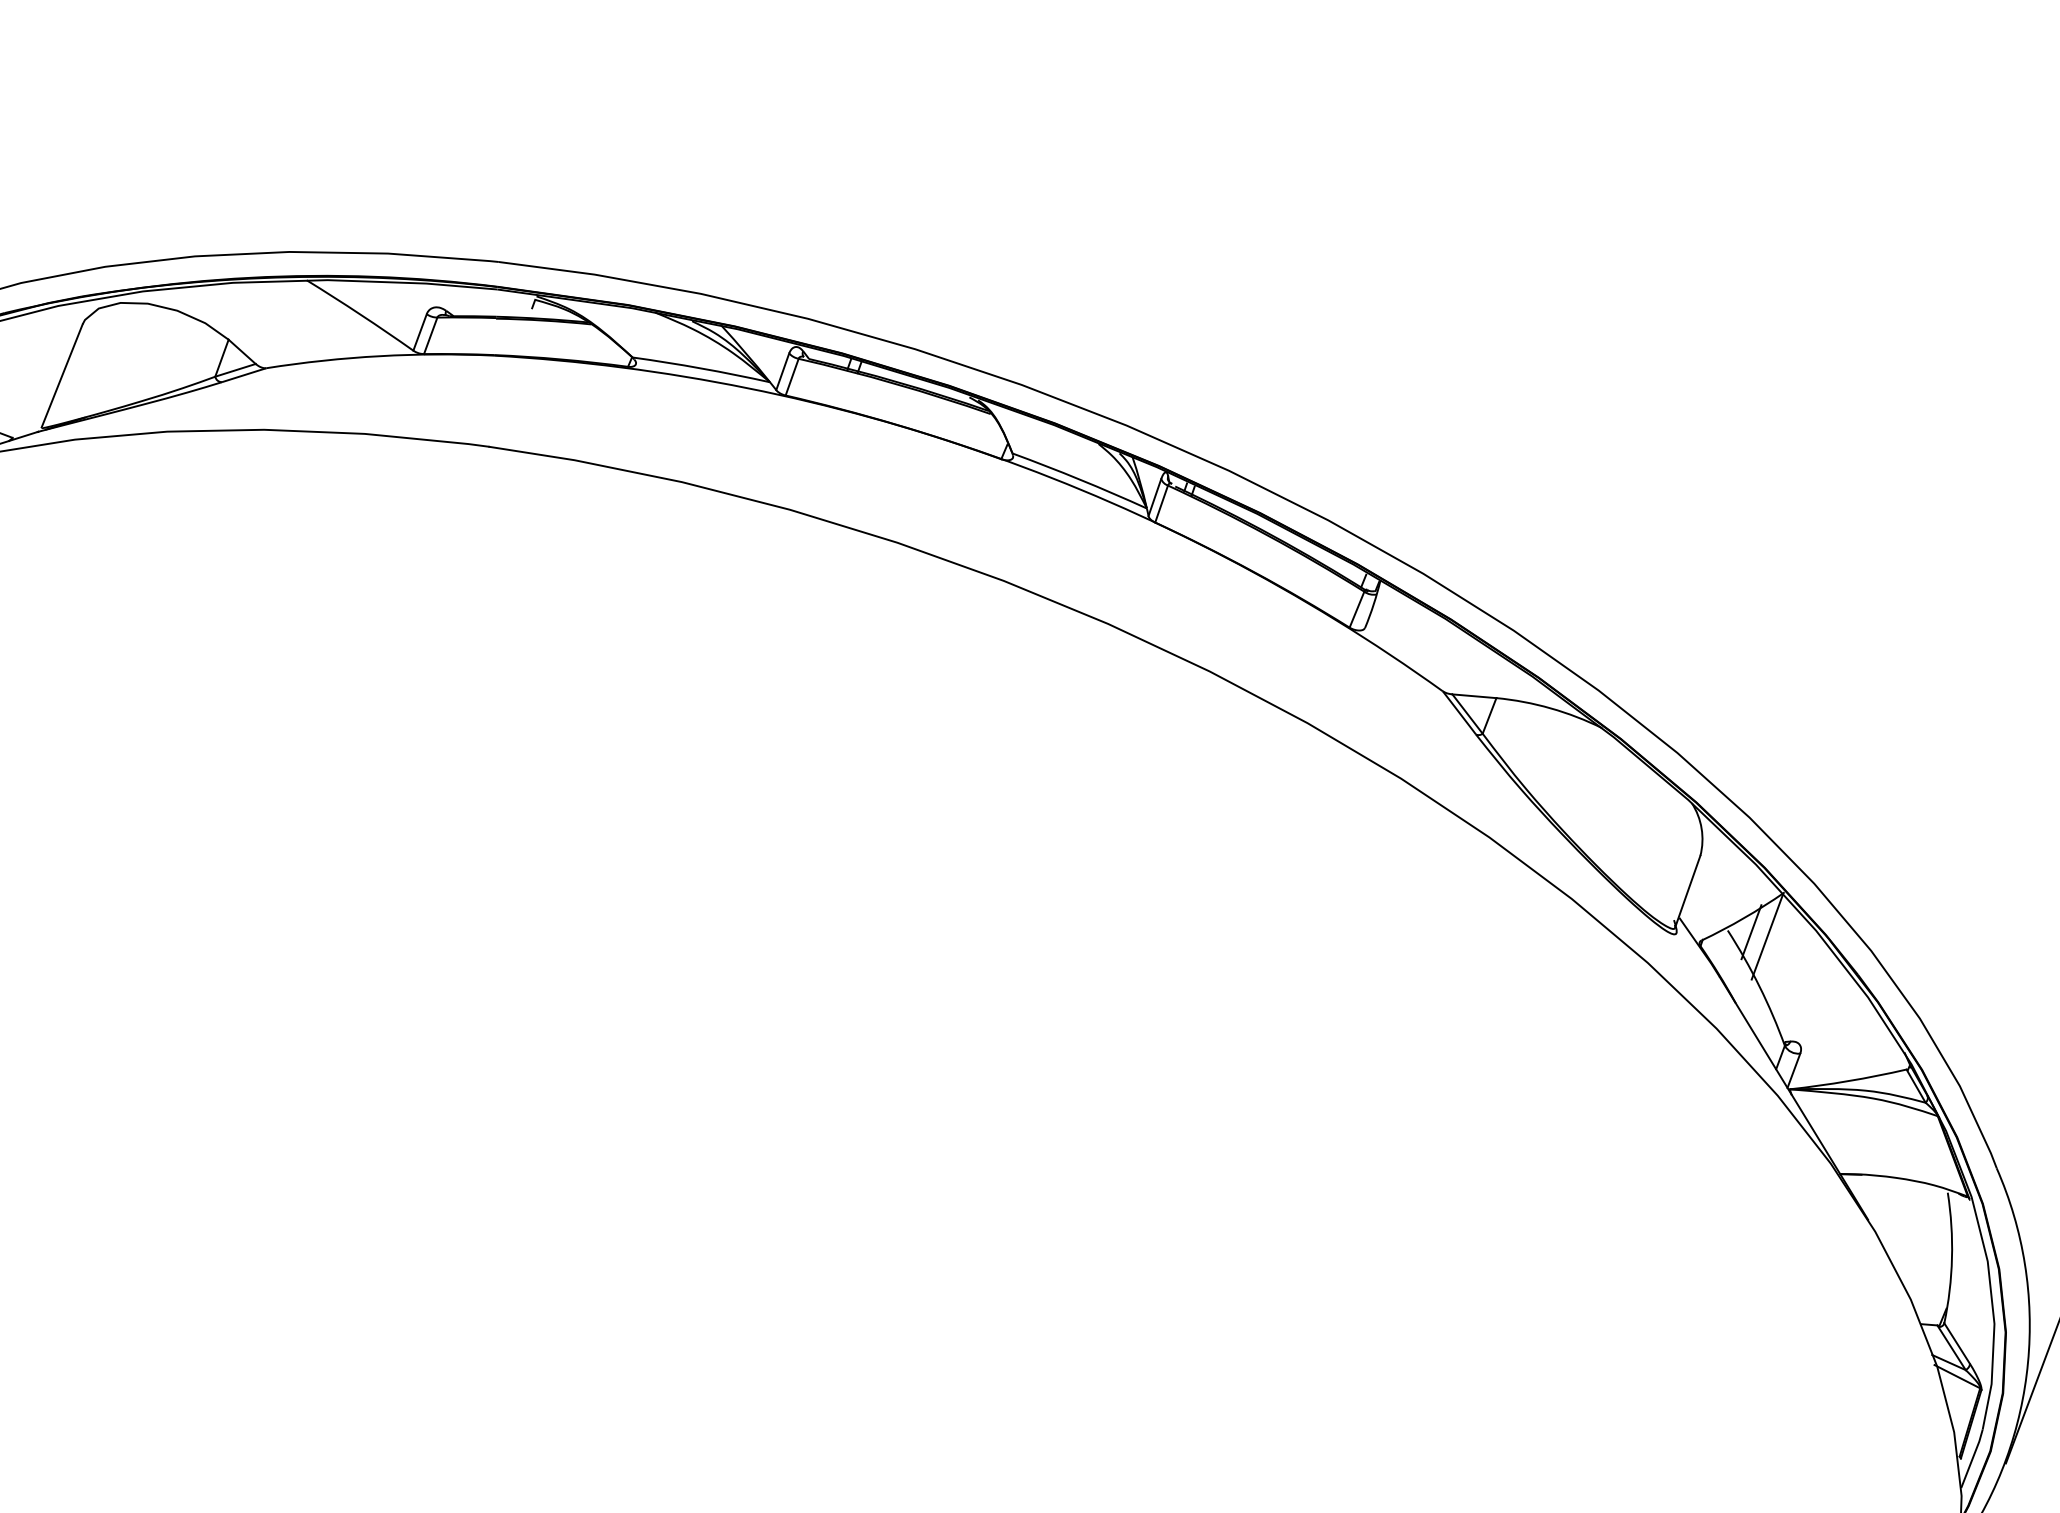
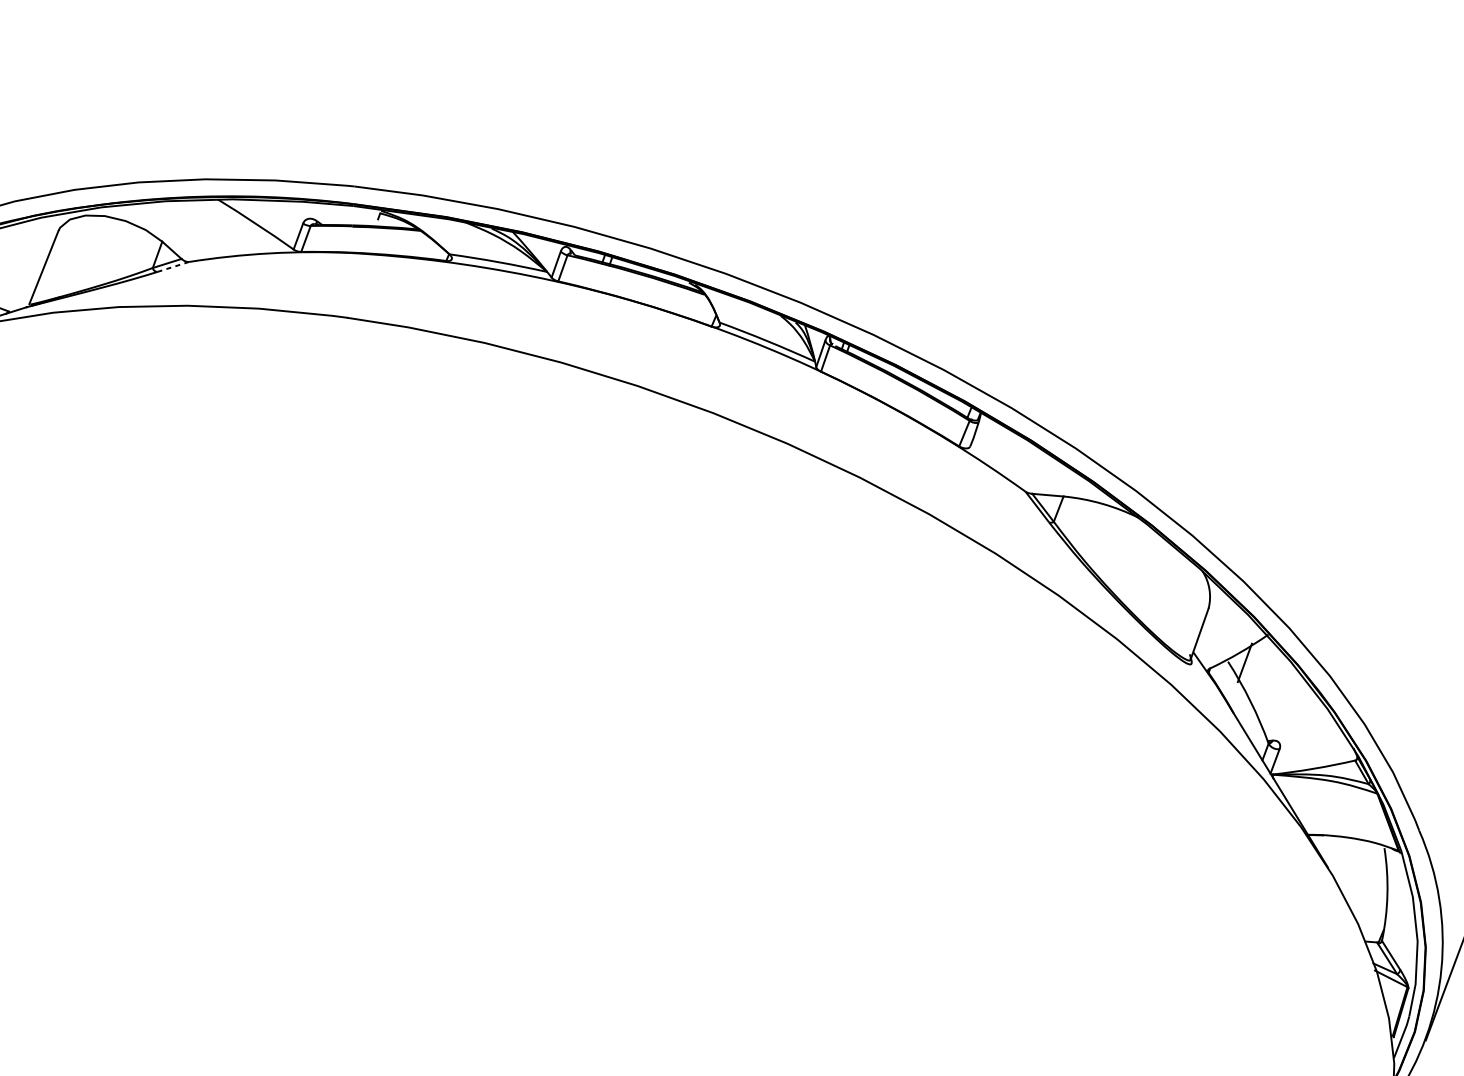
line: (244, 375) -> (173, 267), solid -> dashed
line: (1766, 937) -> (1255, 666), removed

